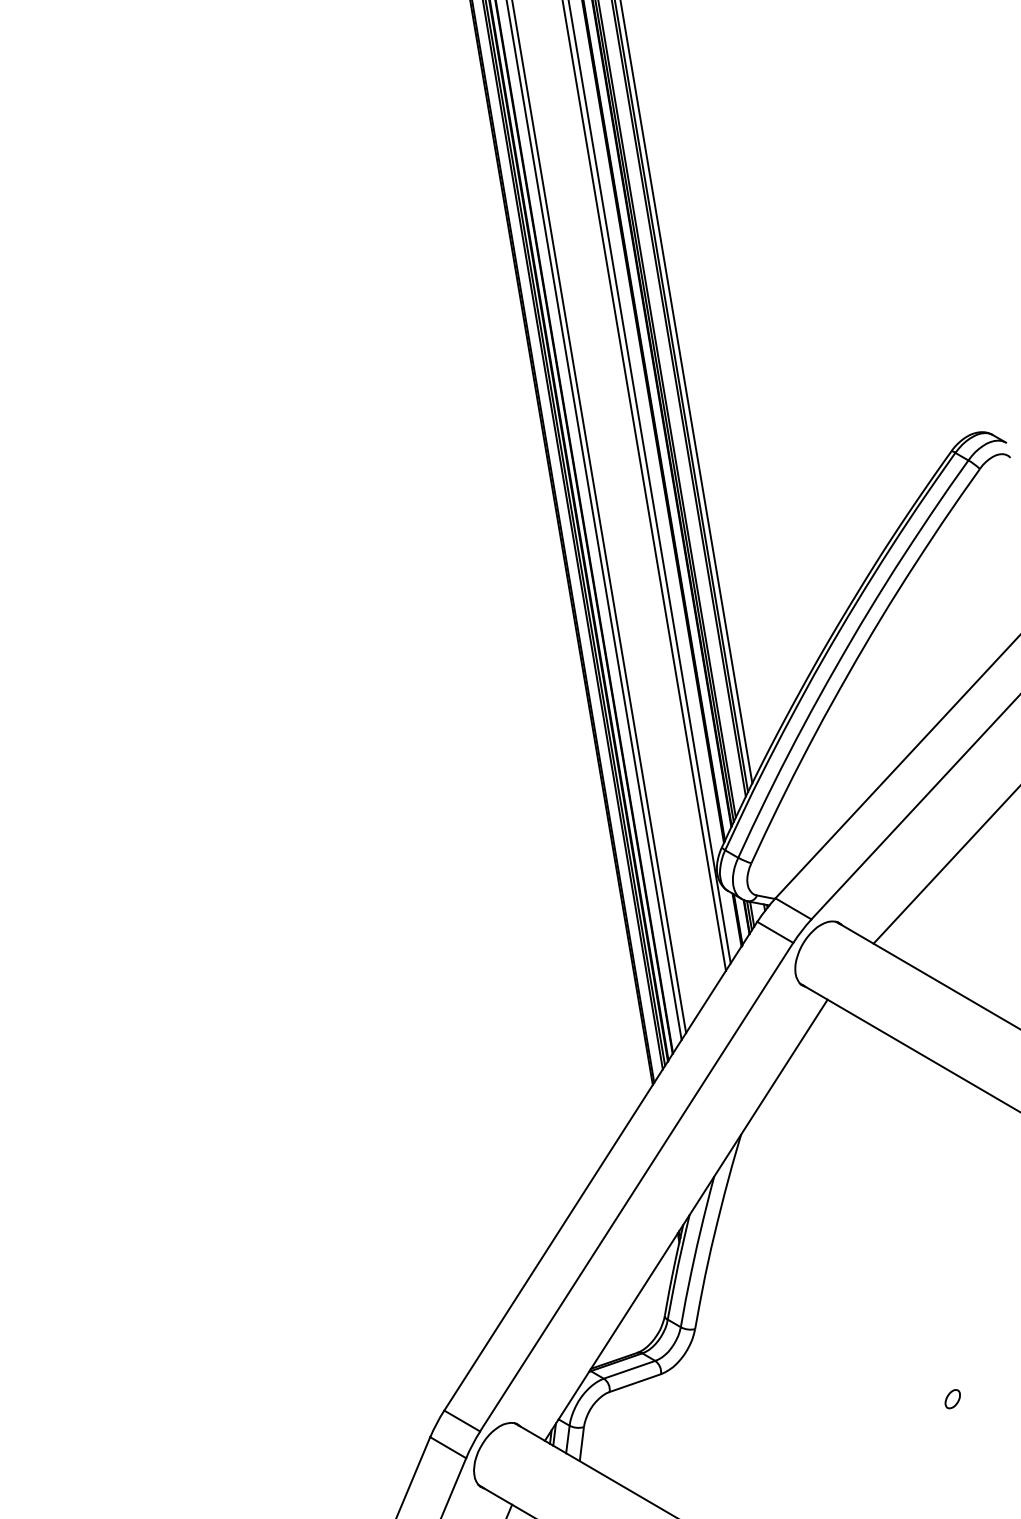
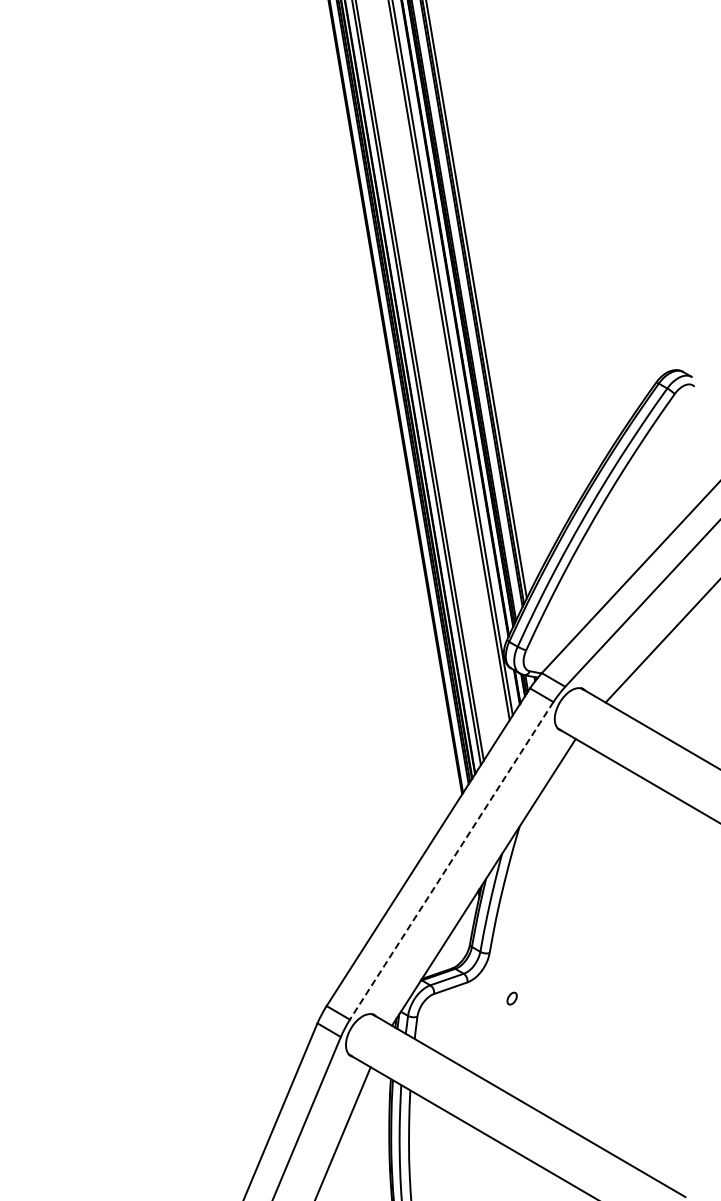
line: (636, 1186) -> (451, 860), solid -> dashed
part: (951, 1398) -> (511, 998), moved

